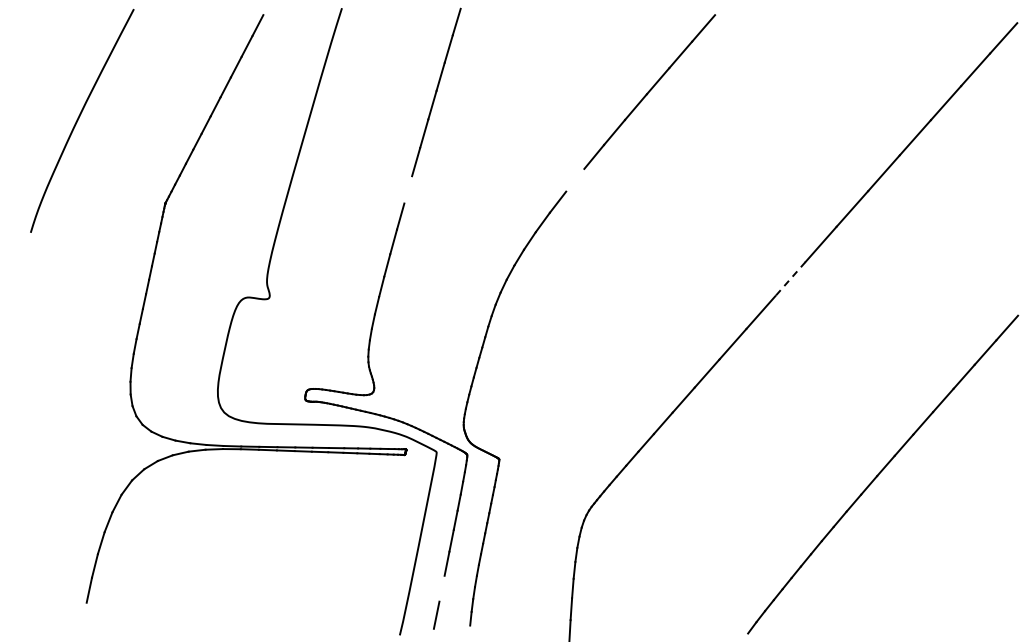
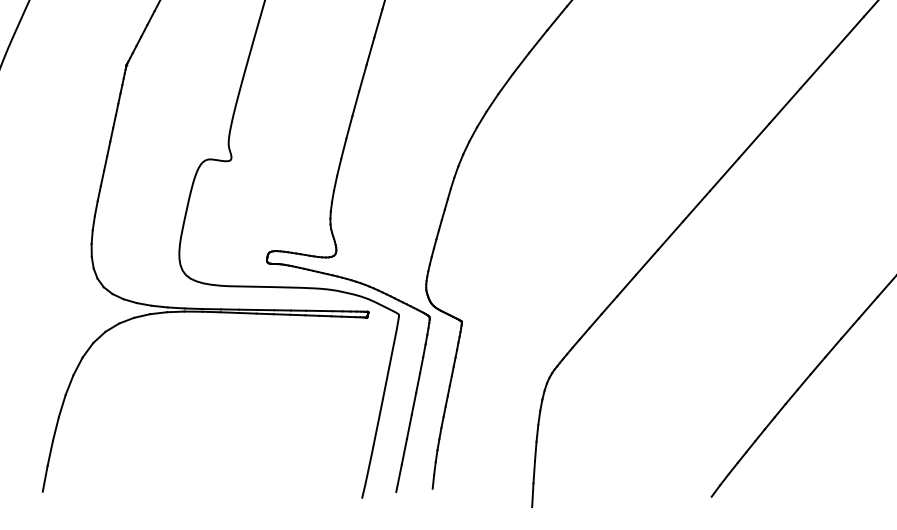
line: (575, 179) -> (538, 40), added
line: (408, 189) -> (370, 50), added
line: (790, 279) -> (754, 141), dashed -> solid
line: (441, 588) -> (403, 451), added
line: (83, 615) -> (44, 478), added

